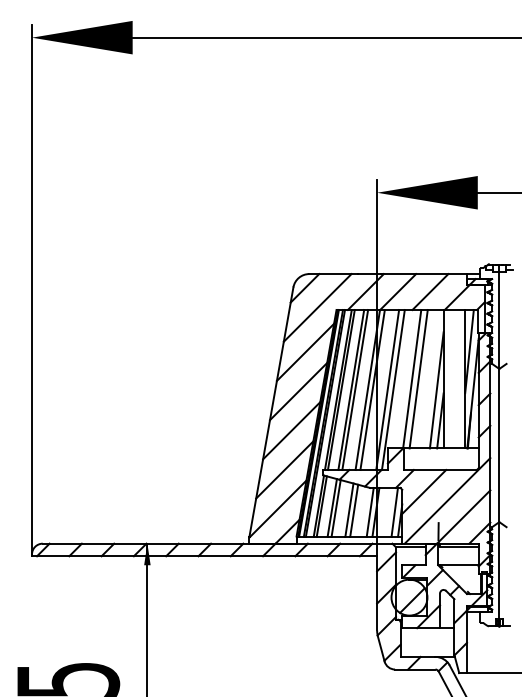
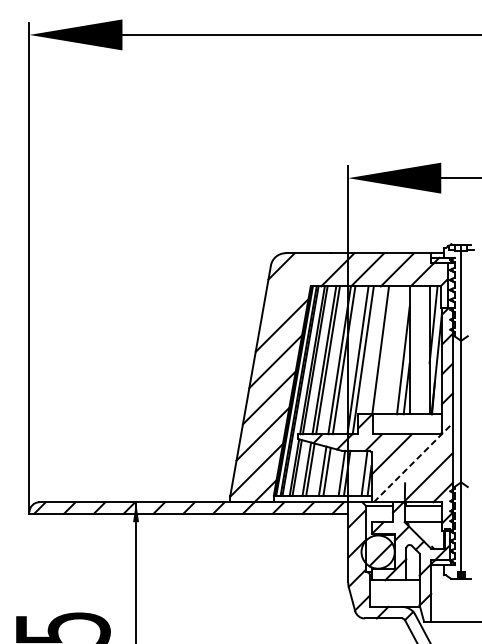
line: (317, 307) -> (293, 284), removed
line: (418, 379) -> (386, 350), removed
line: (447, 500) -> (413, 462), solid -> dashed

